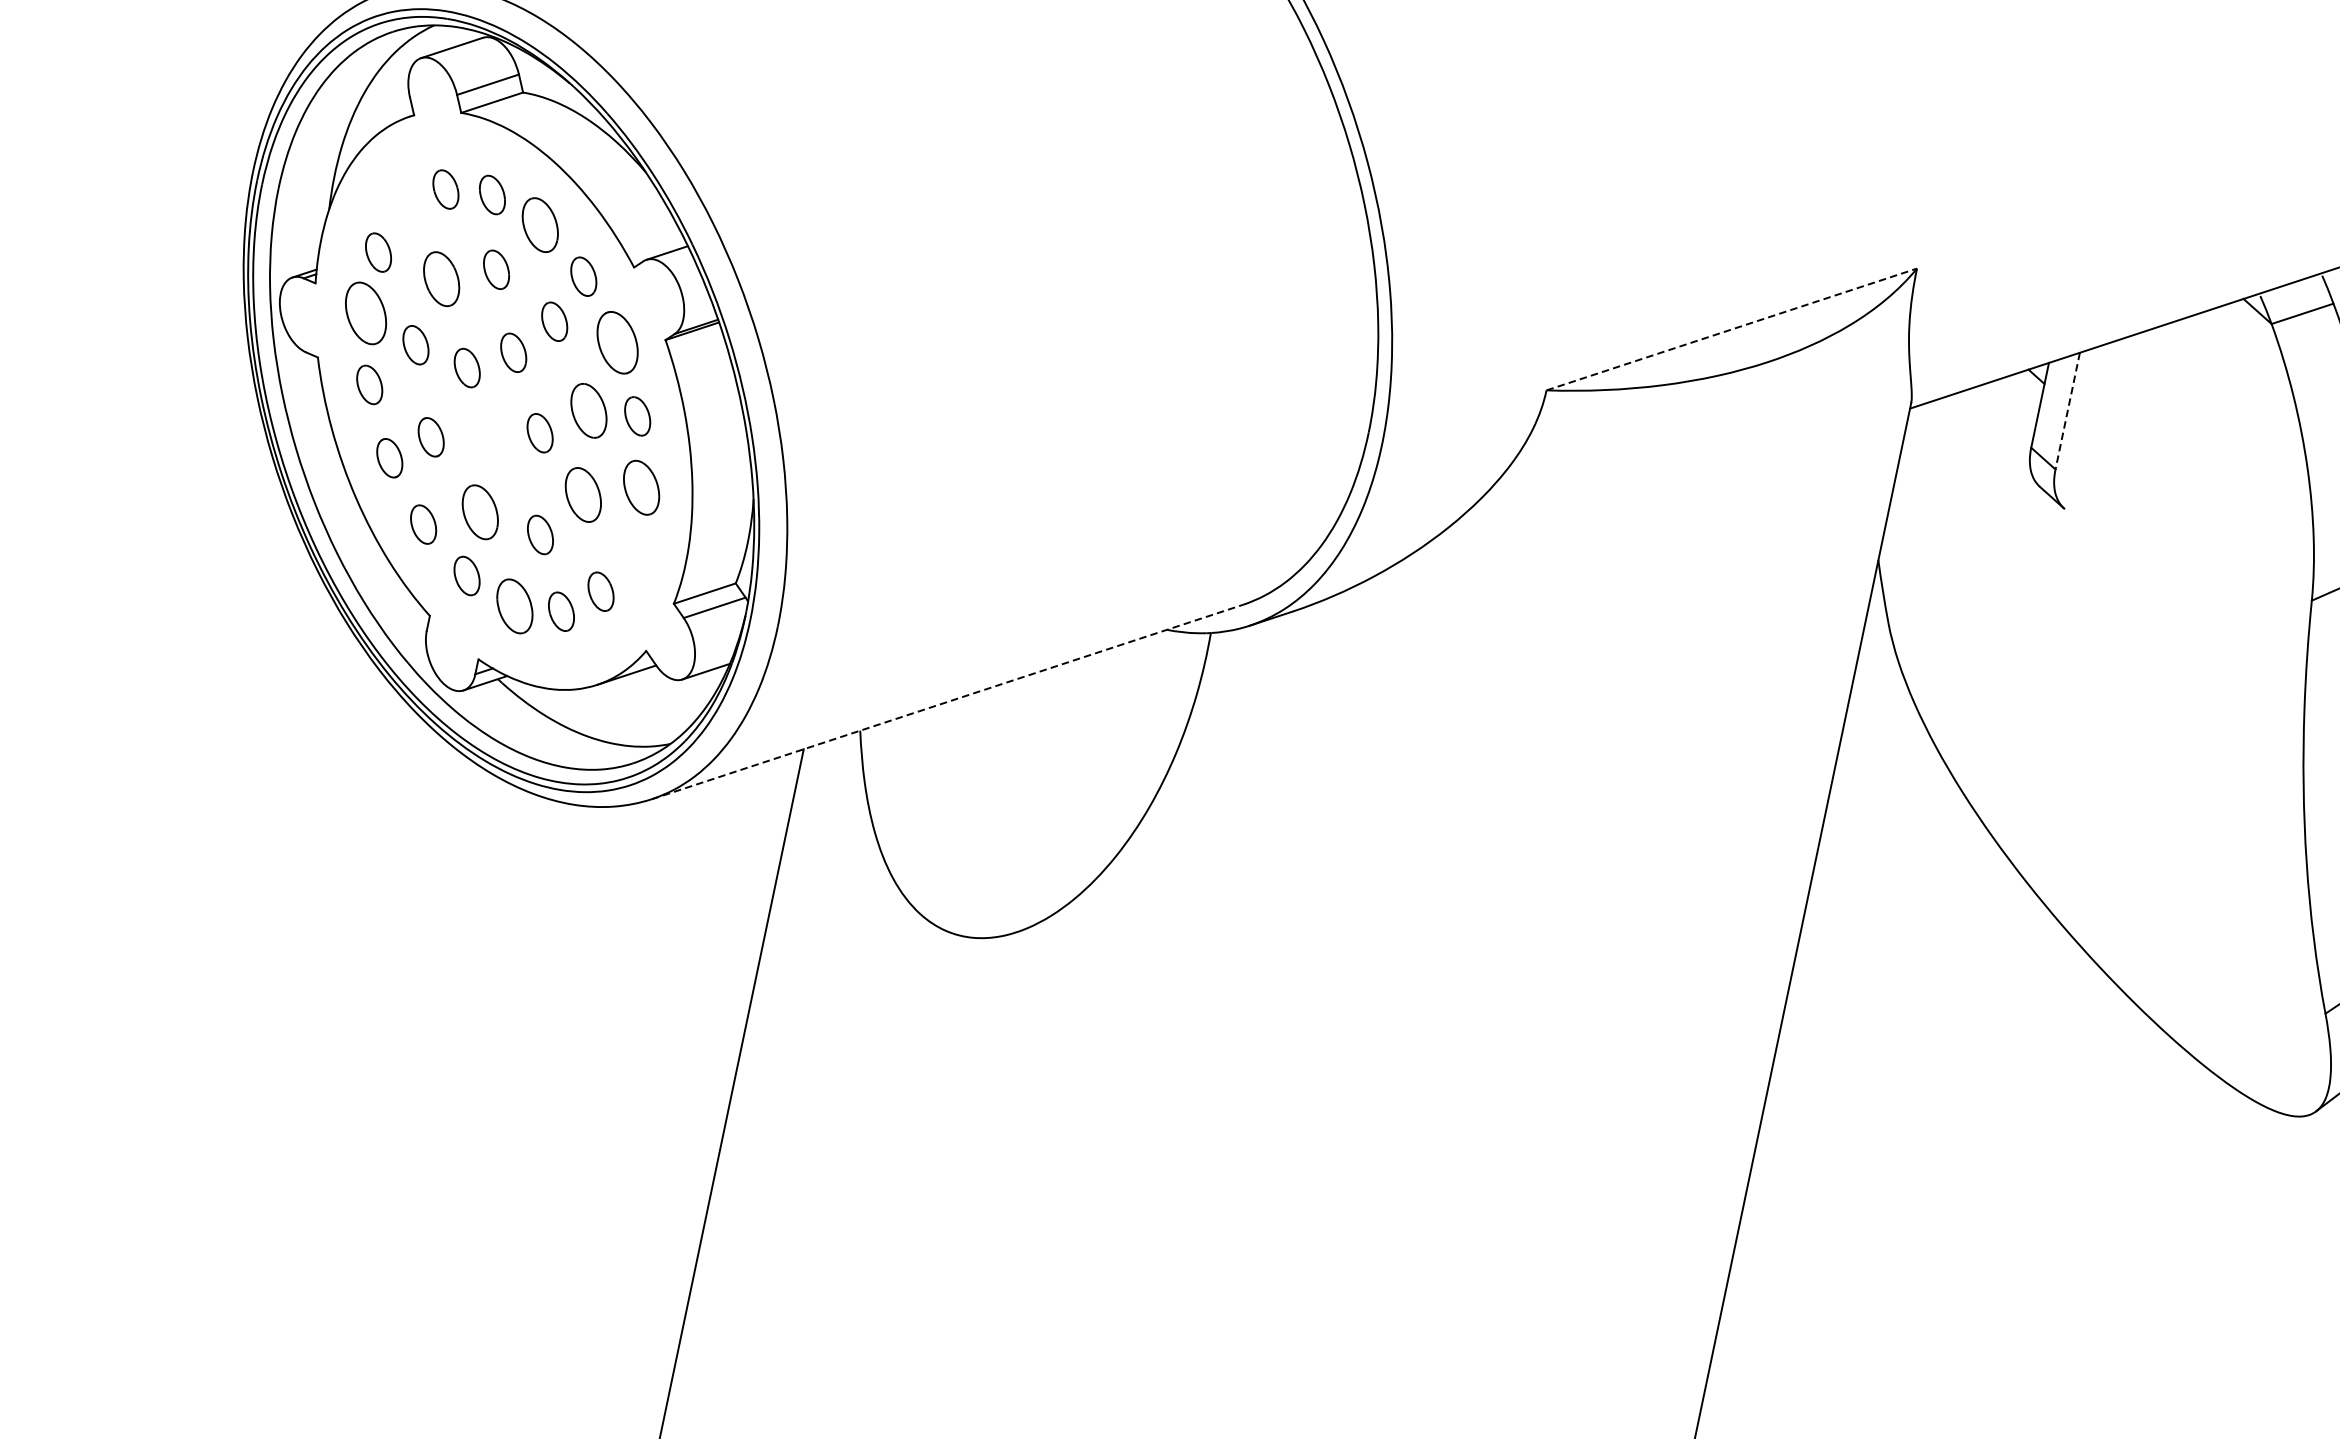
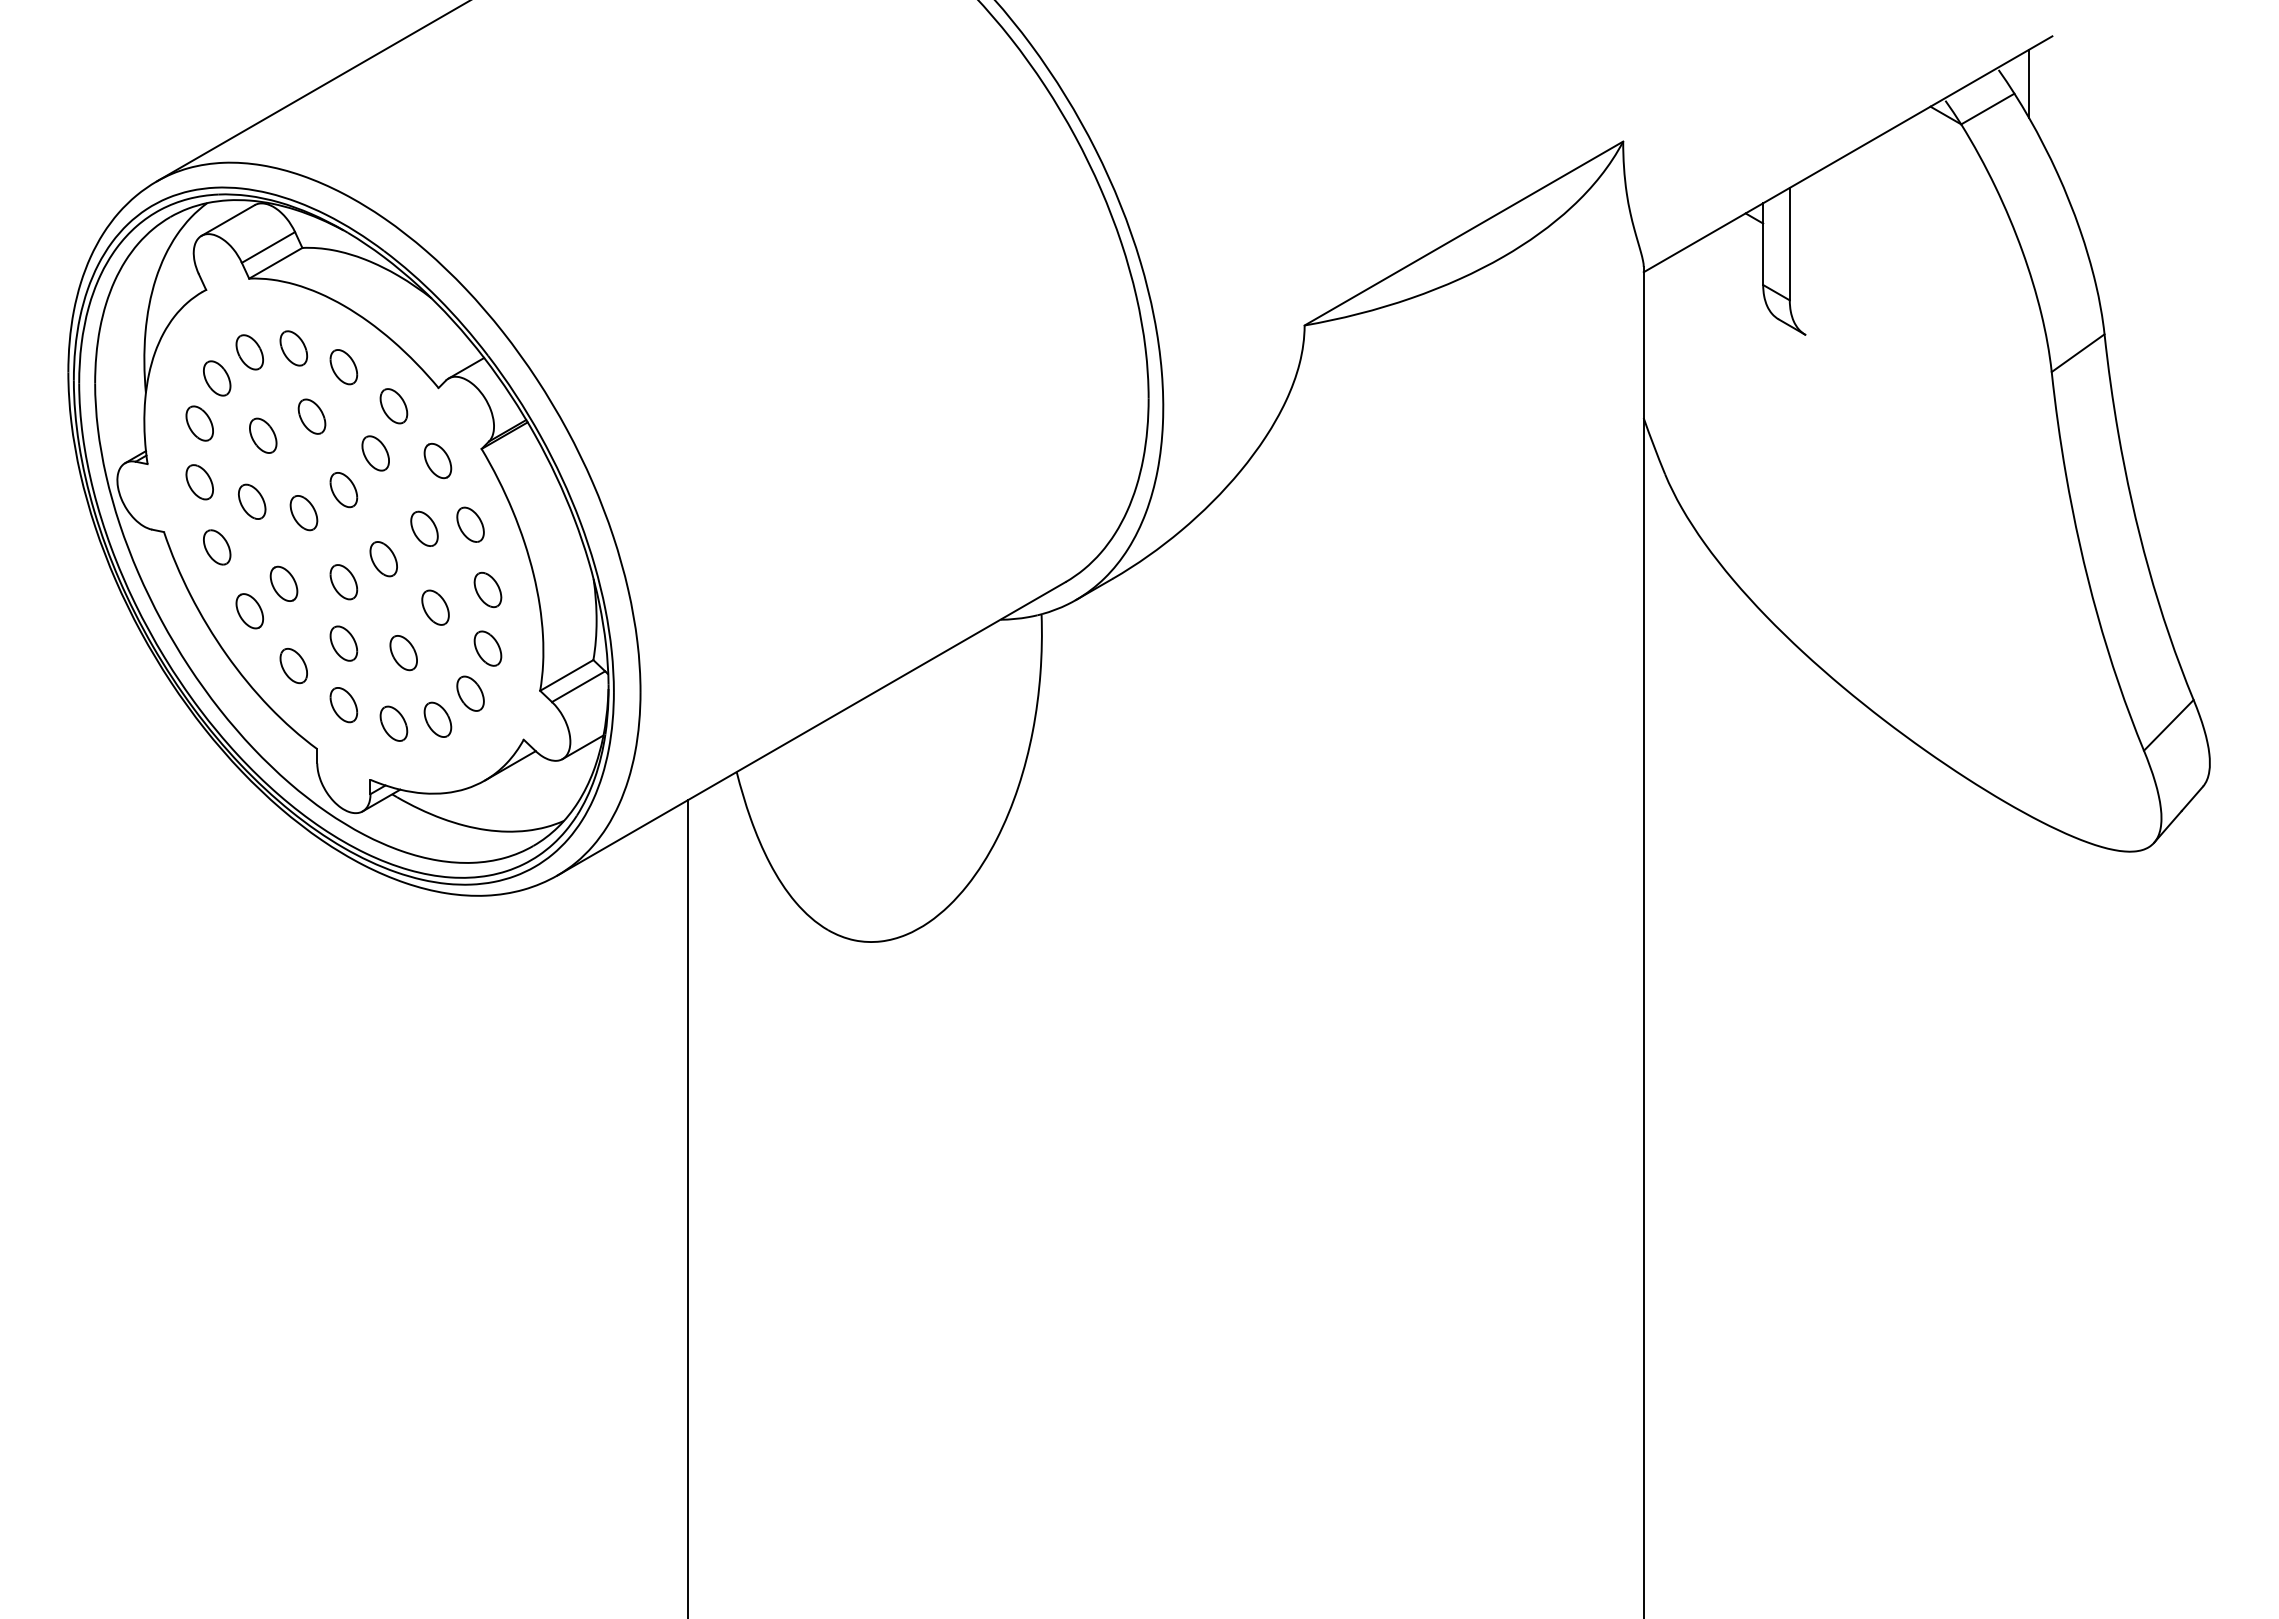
part: (406, 209) -> (217, 378), added
part: (539, 225) -> (343, 367), size x0.71
part: (442, 278) -> (263, 435), size x0.71
part: (365, 313) -> (199, 482), size x0.62
line: (1731, 329) -> (1463, 233), dashed -> solid
part: (617, 343) -> (437, 461), size x0.62
part: (589, 410) -> (424, 528), size x0.71
line: (2067, 411) -> (1789, 244), dashed -> solid
part: (493, 448) -> (343, 582), added
part: (641, 487) -> (487, 589), size x0.71
part: (583, 494) -> (435, 607), size x0.71
part: (480, 512) -> (343, 643), size x0.71
part: (628, 548) -> (487, 648), added
part: (514, 605) -> (393, 723), size x0.71
line: (948, 701) -> (812, 728), dashed -> solid

